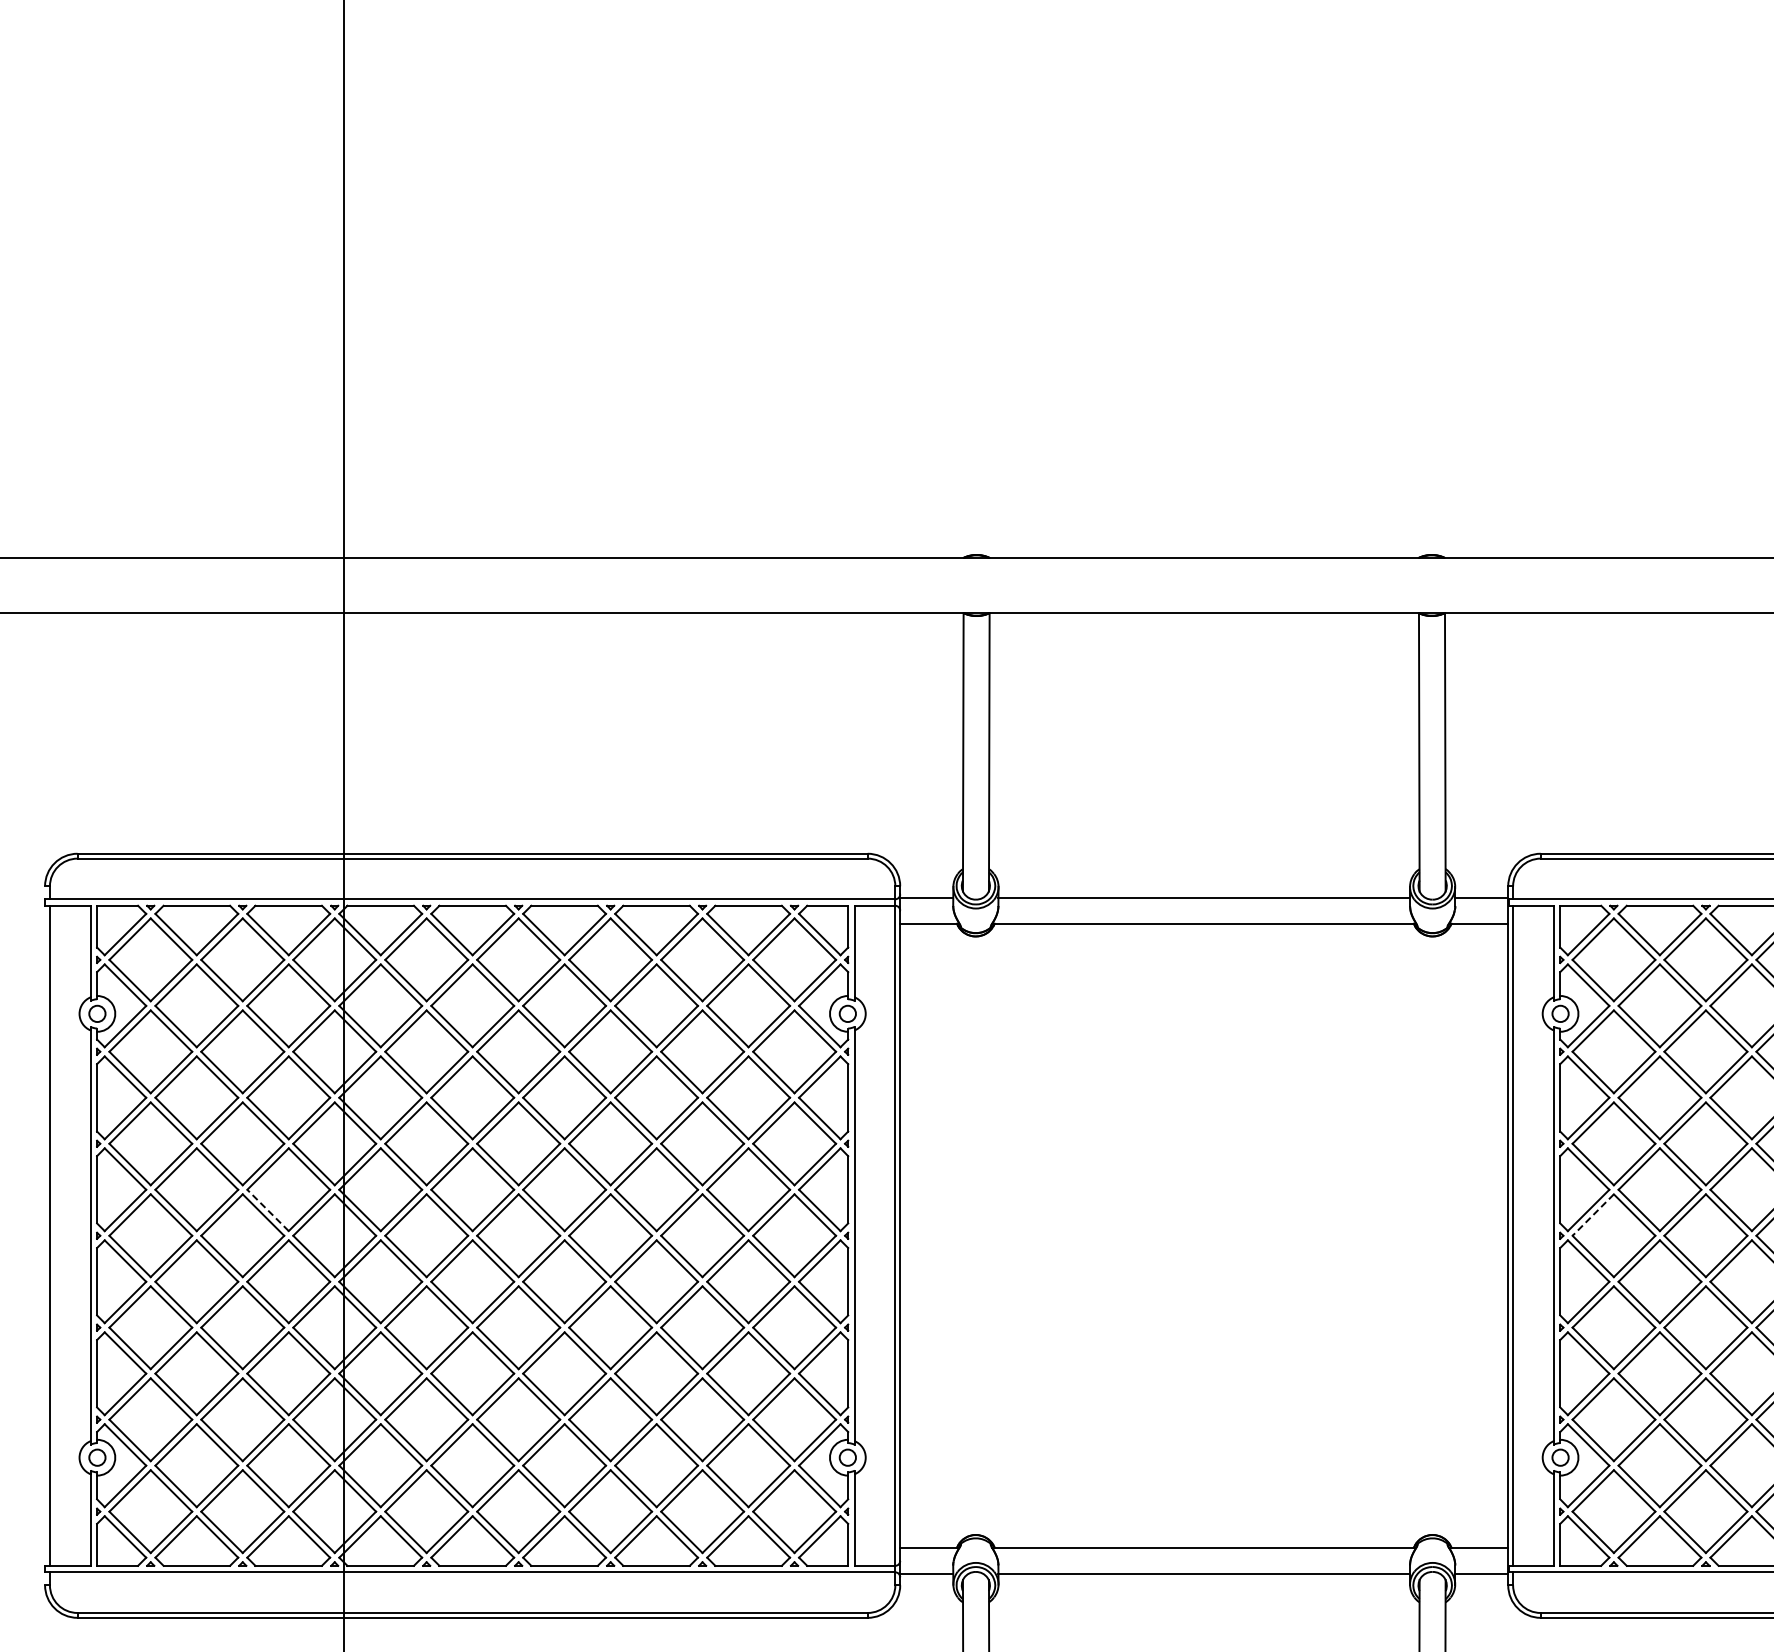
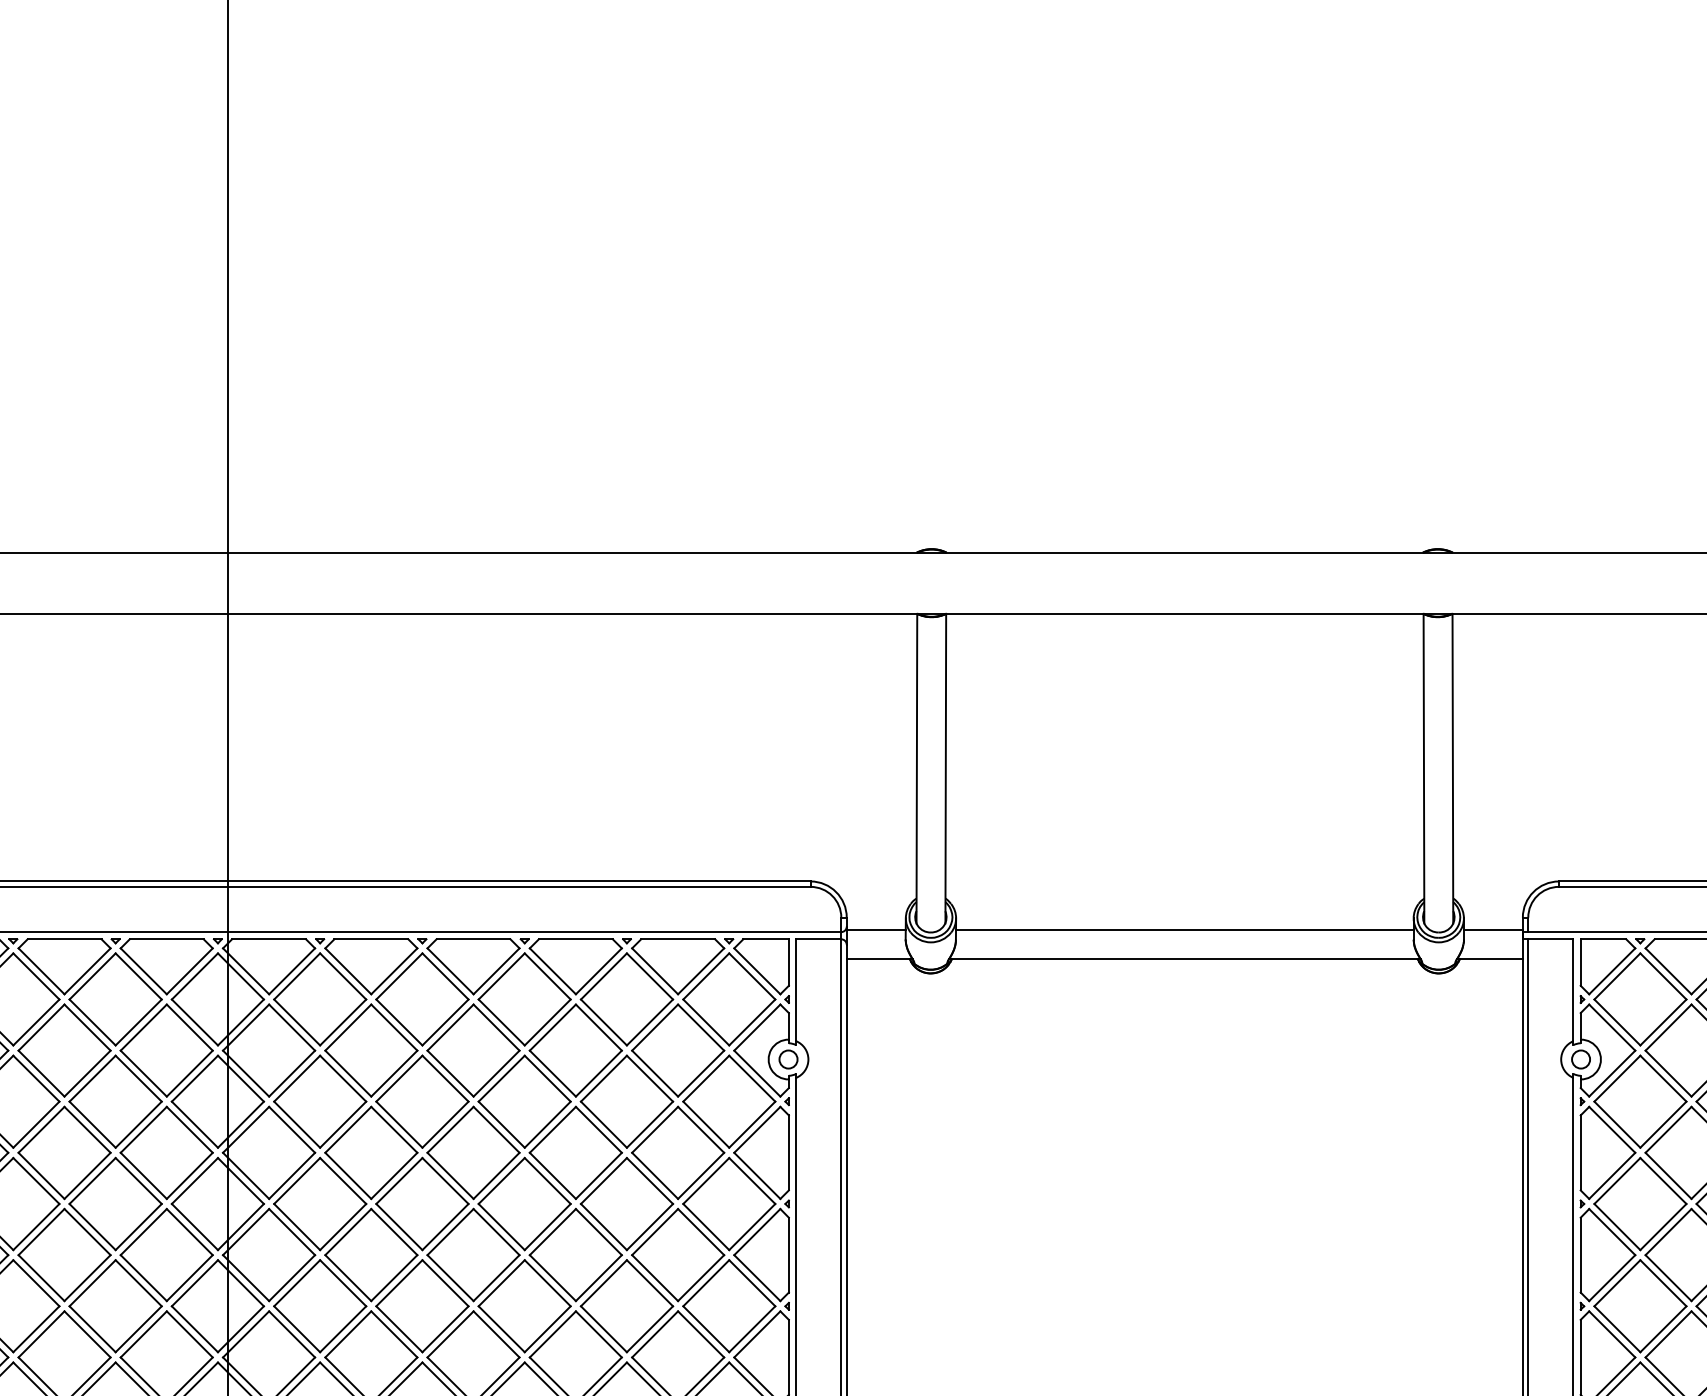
line: (267, 1210) -> (143, 1278), dashed -> solid
line: (1592, 1215) -> (1616, 1283), dashed -> solid

